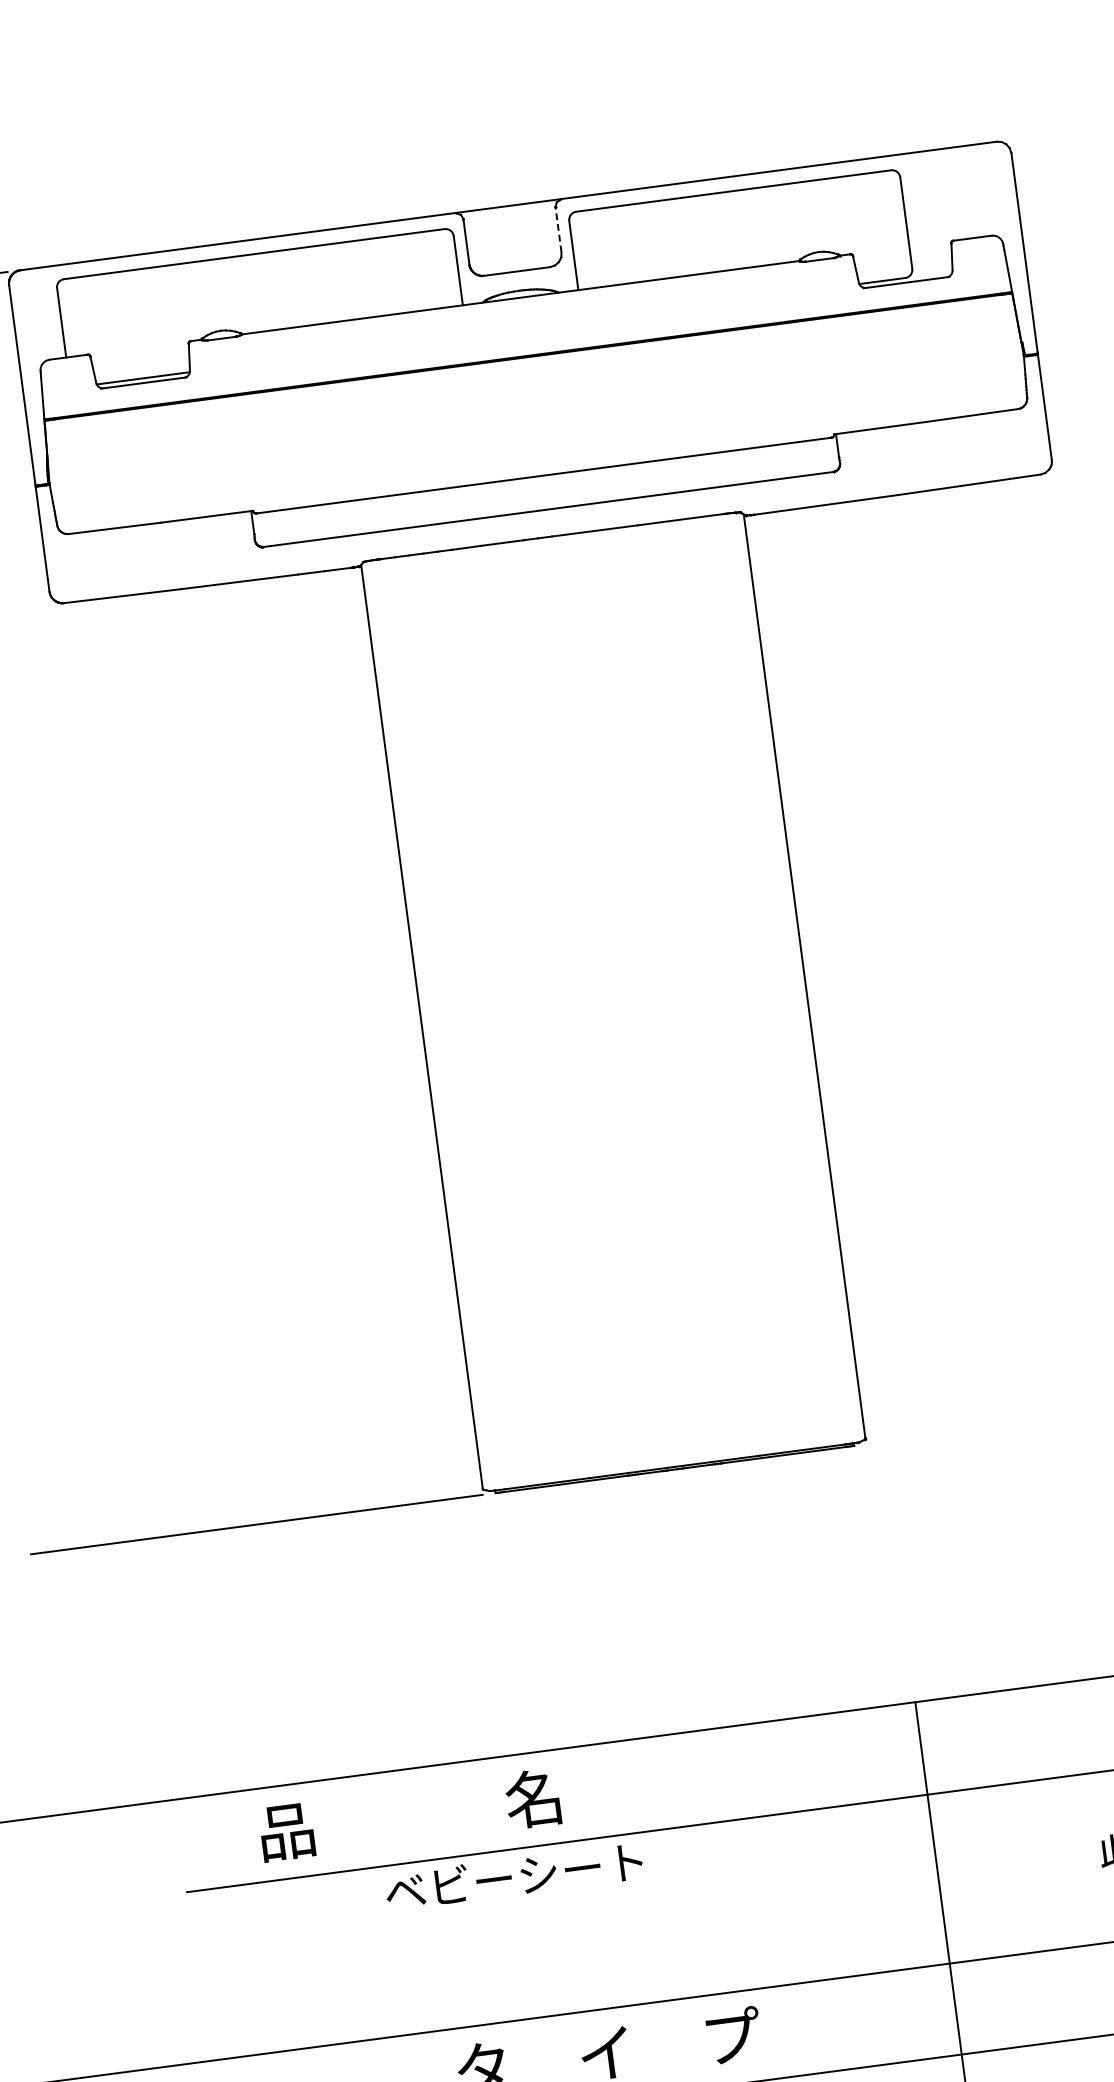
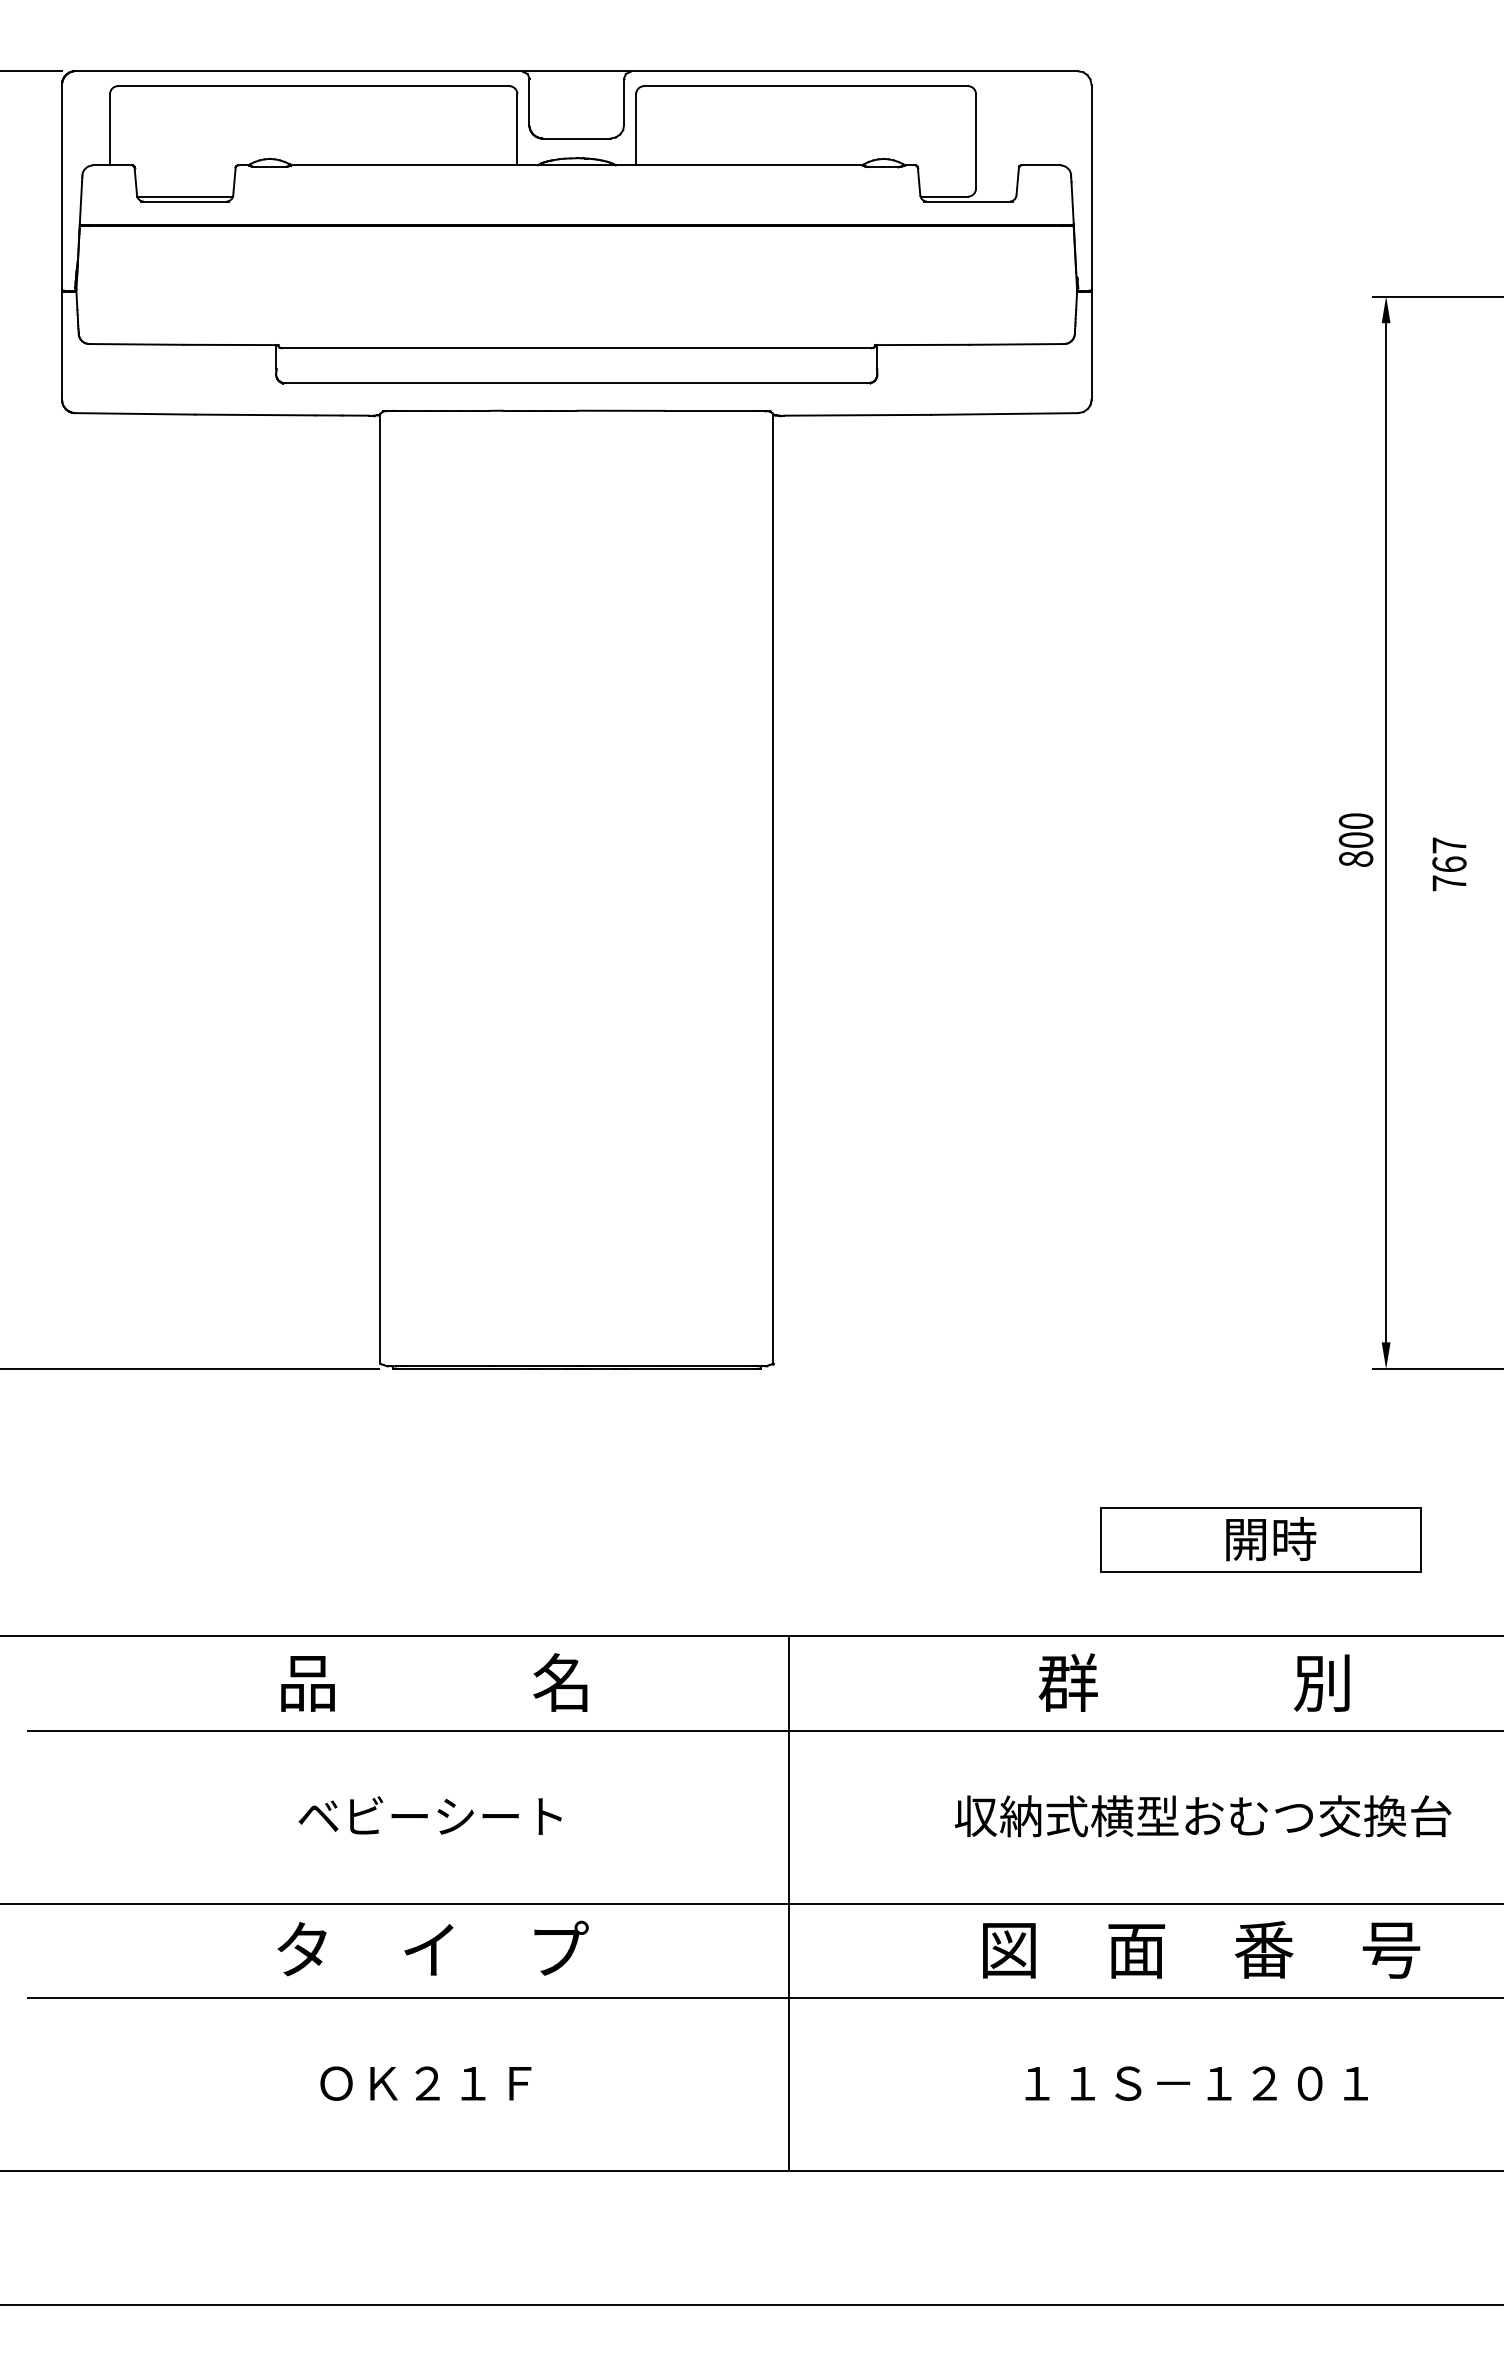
line: (559, 230) -> (624, 102), dashed -> solid
text: (410, 1814) -> (434, 1682), moved
text: (513, 1876) -> (429, 1815), moved

